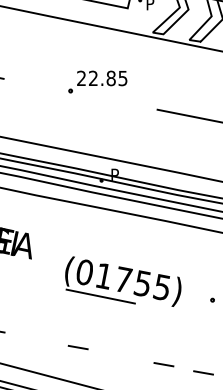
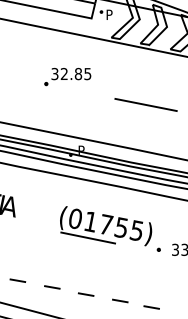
text: (80, 79) -> (54, 74), 22.85 -> 32.85
part: (123, 282) -> (106, 226), moved
line: (34, 338) -> (17, 280), added
line: (121, 356) -> (86, 294), added

